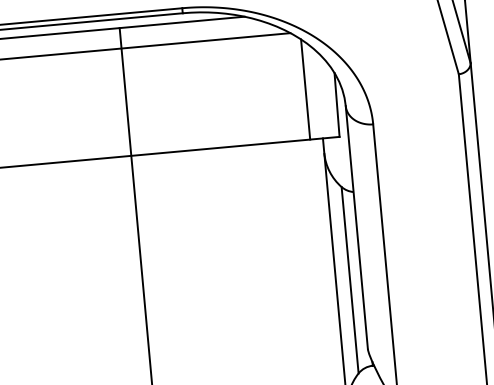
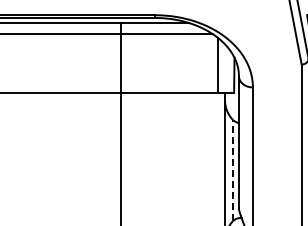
line: (349, 280) -> (232, 170), solid -> dashed

